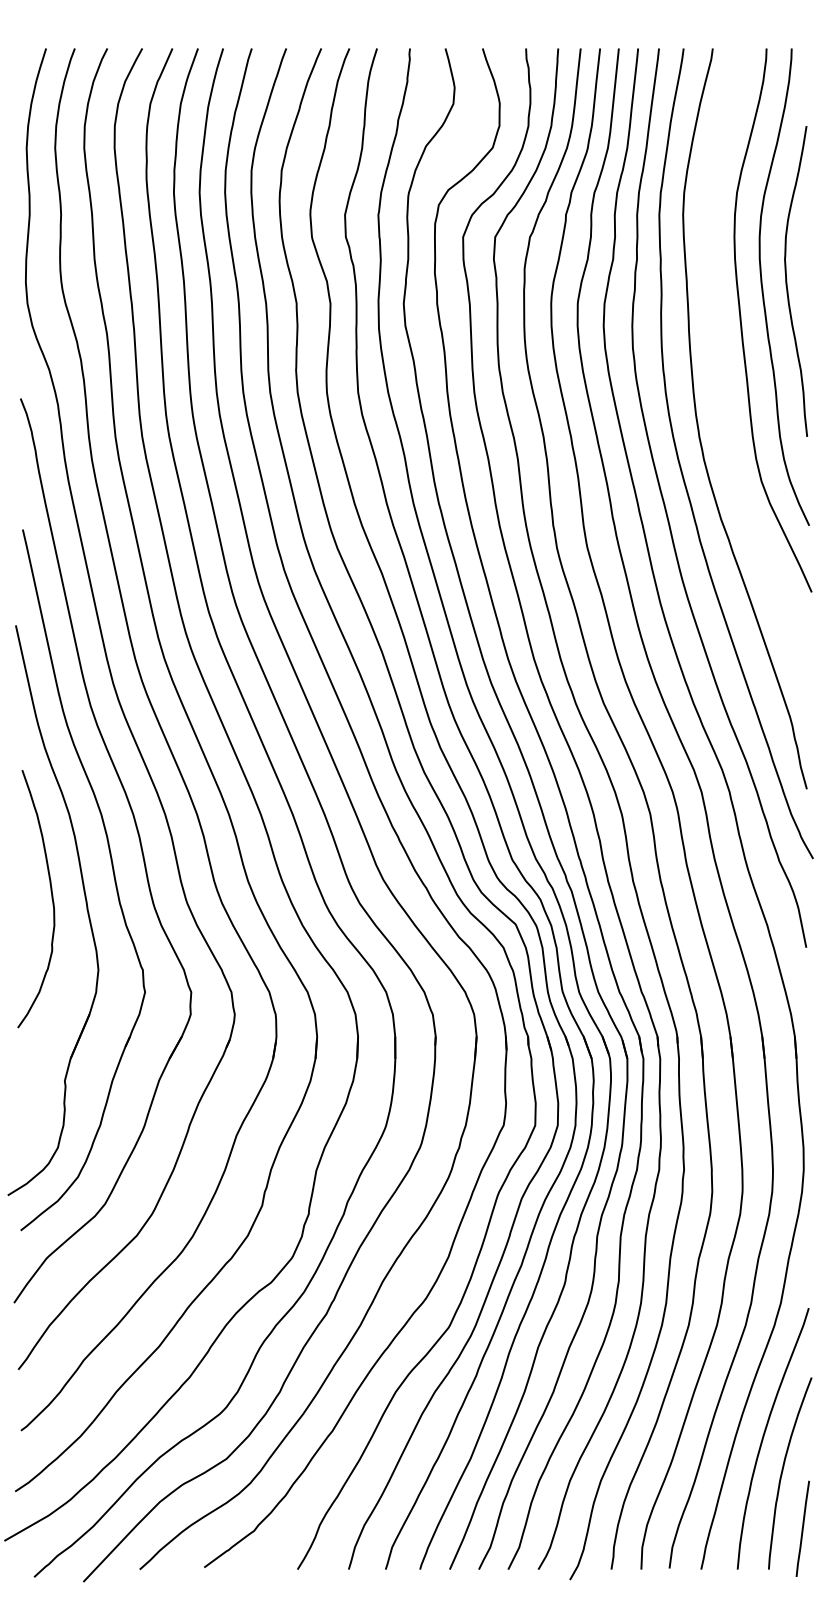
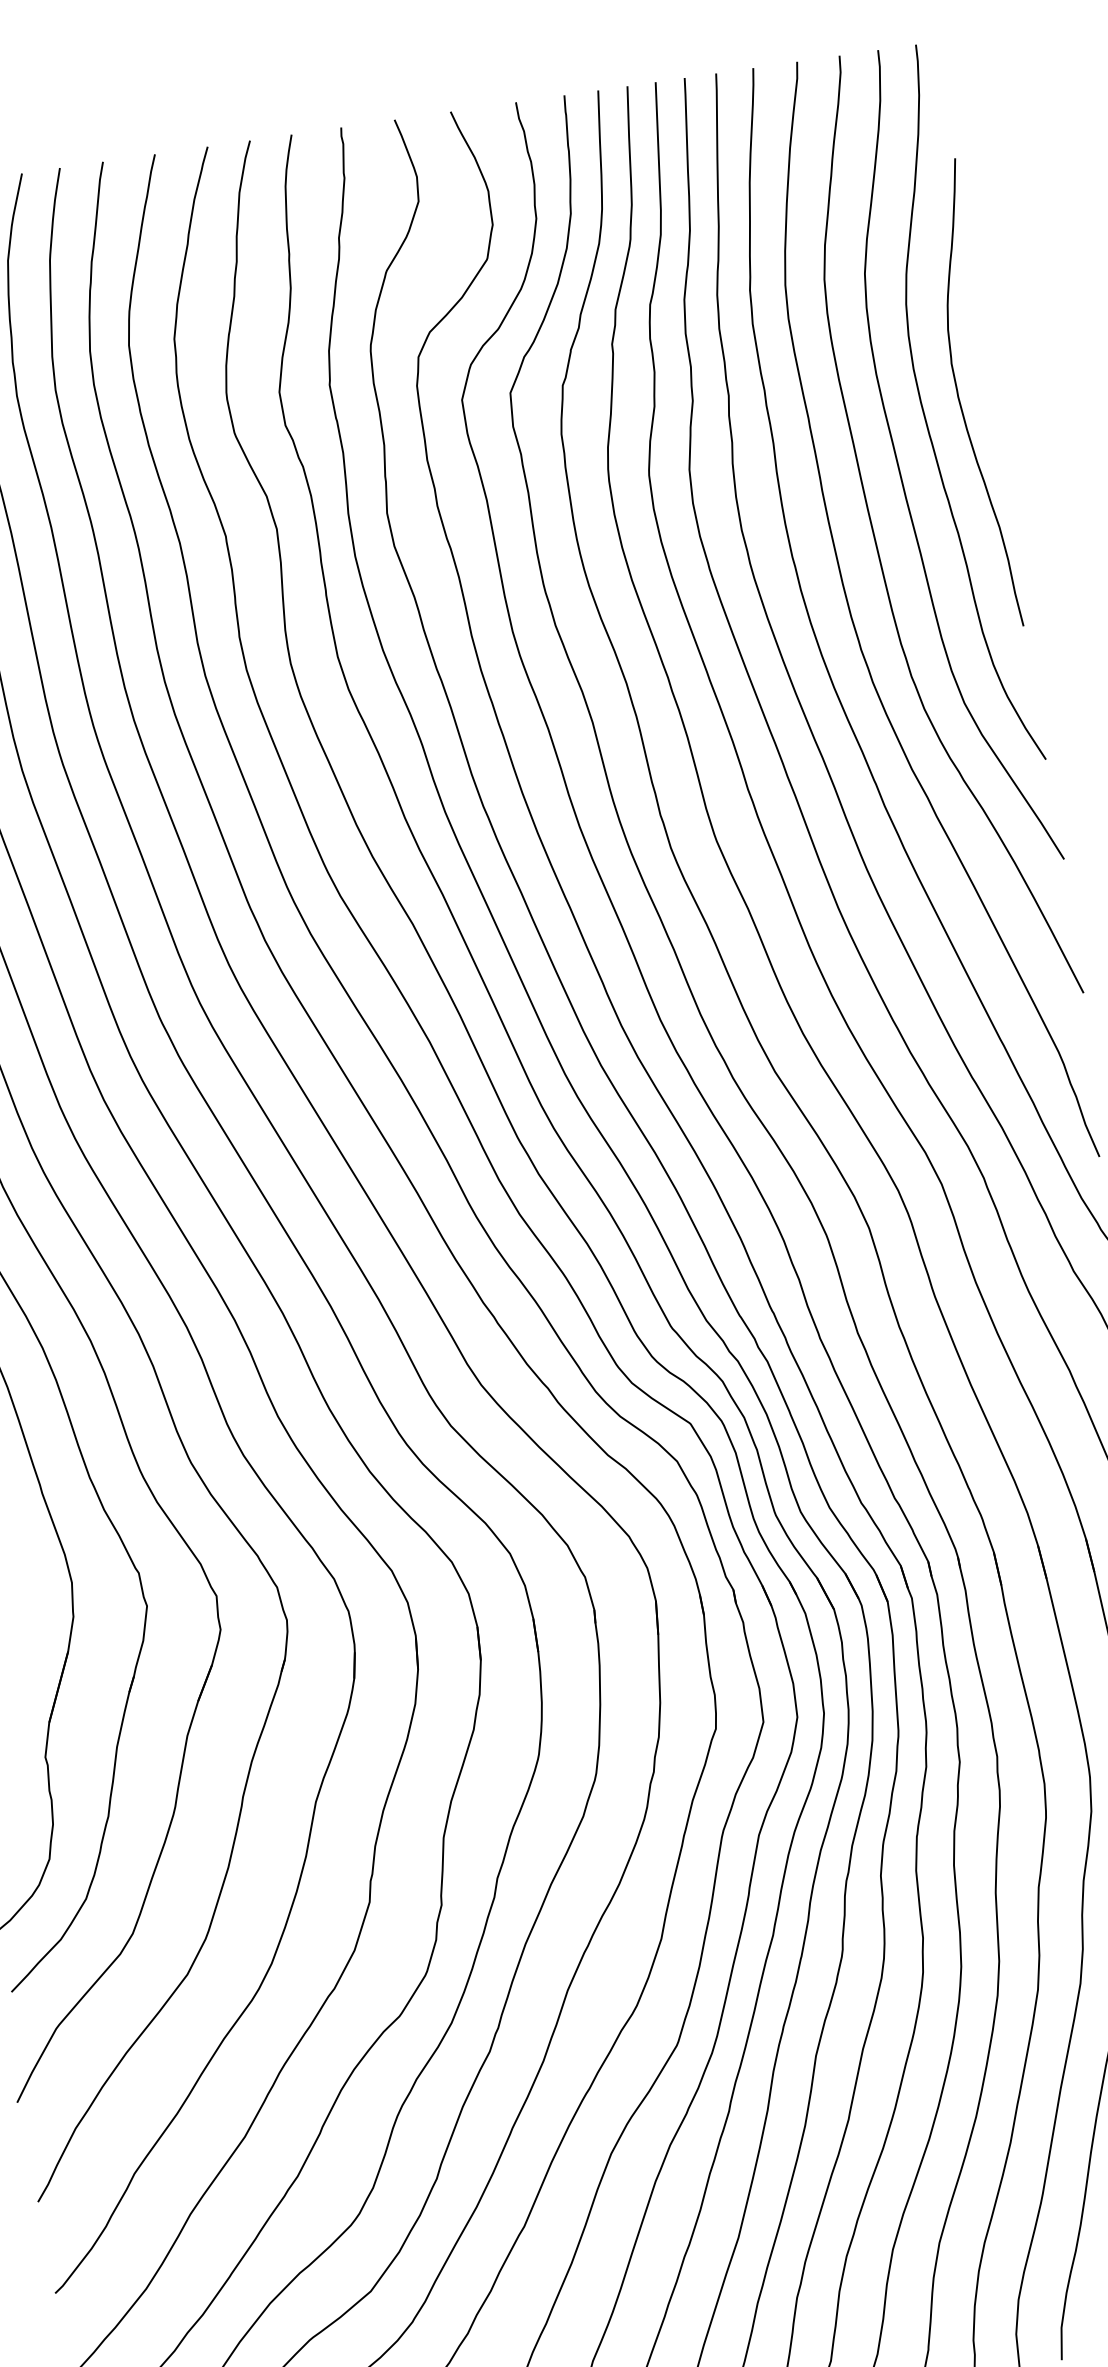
curve: (720, 371) -> (878, 546), added

